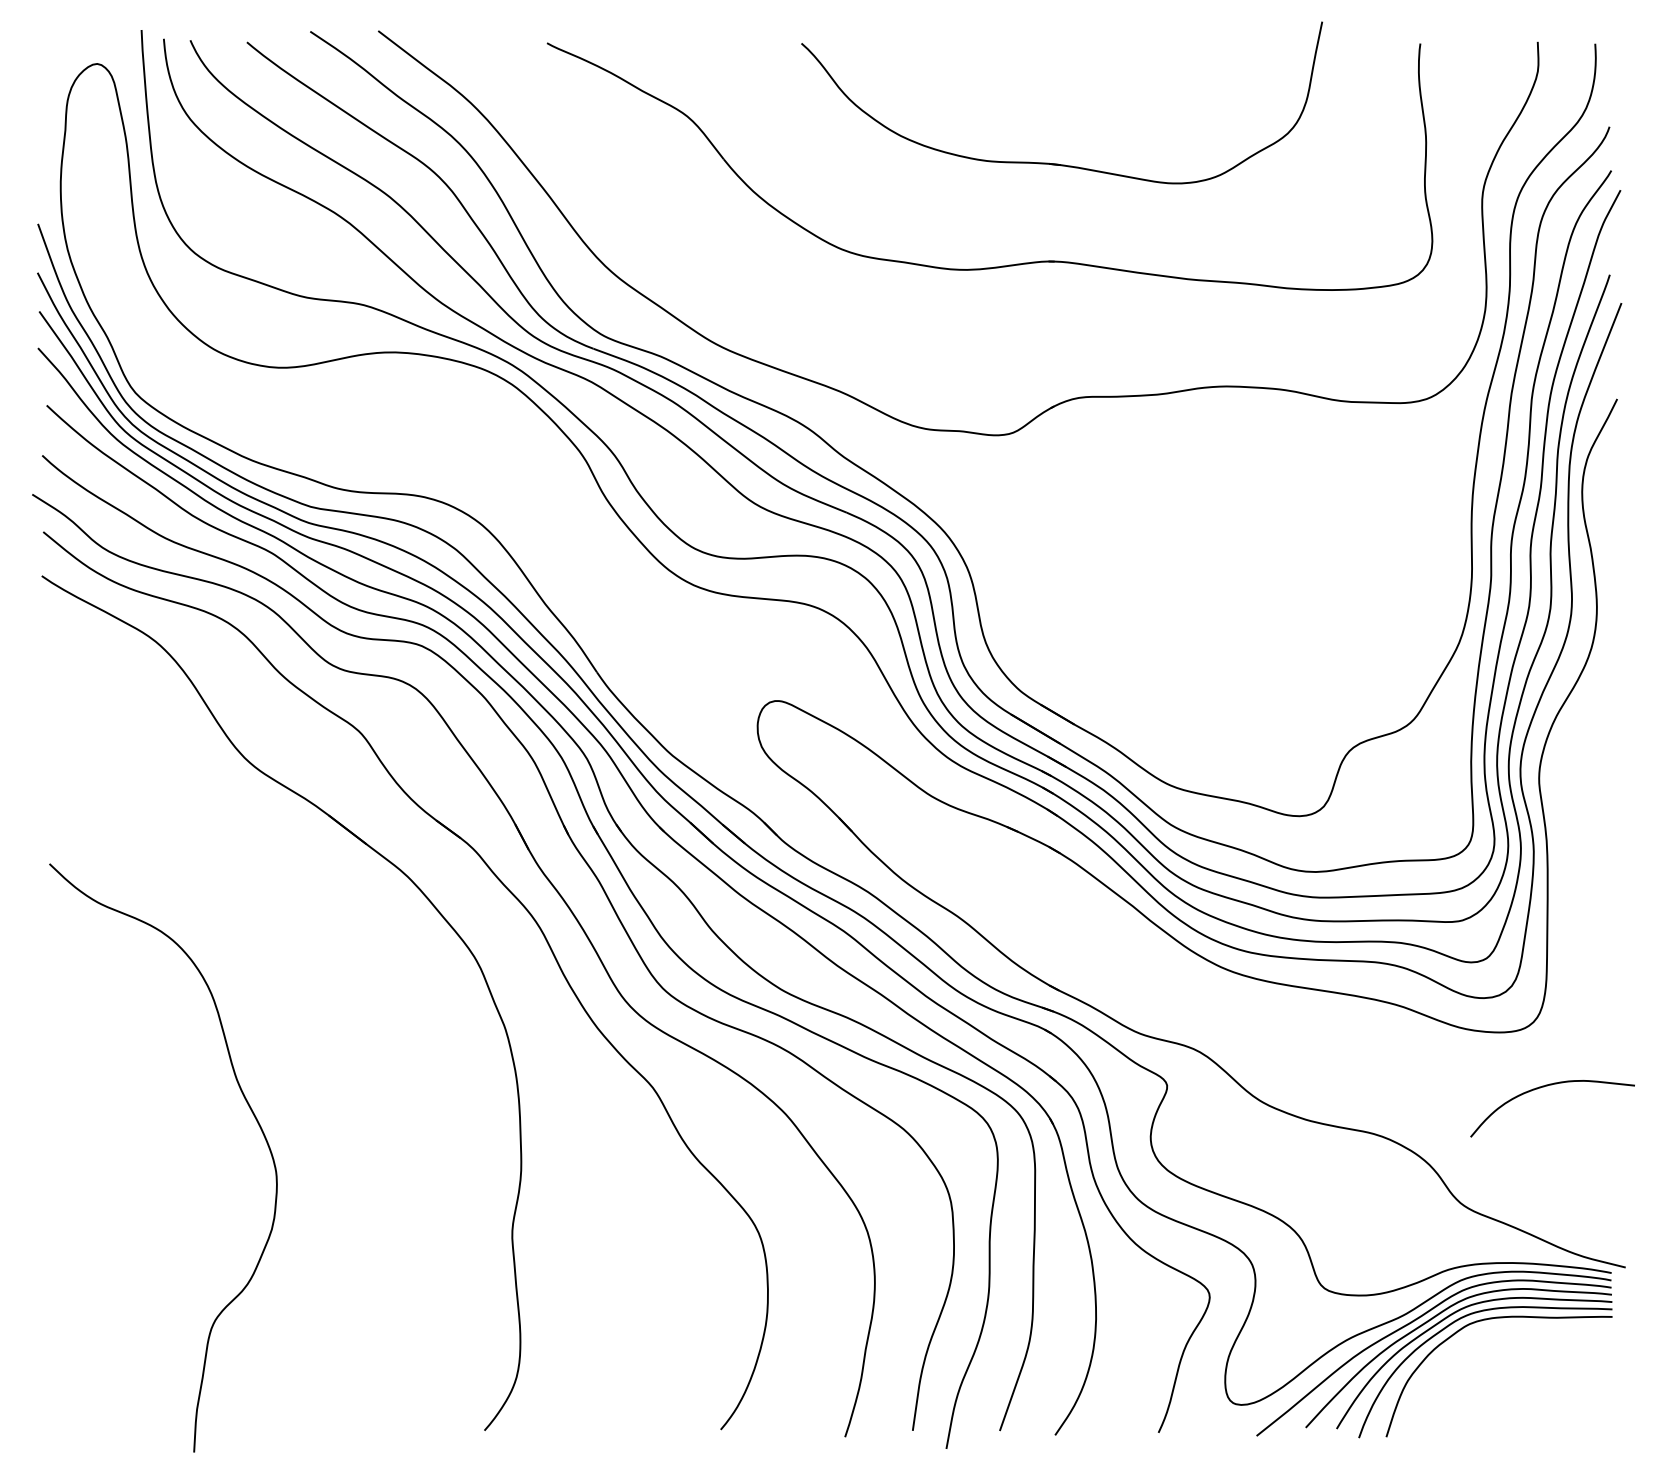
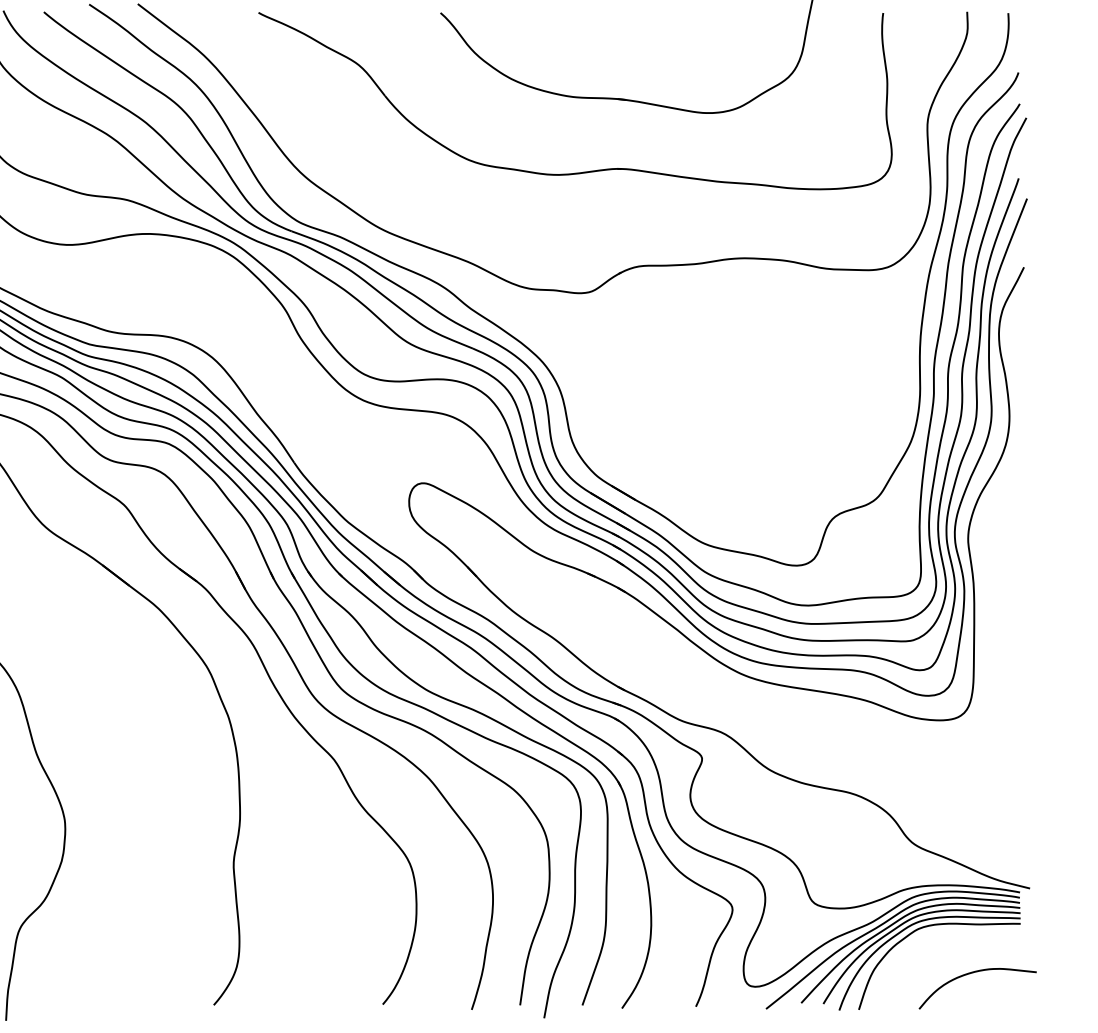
curve: (1544, 1087) -> (972, 973), moved

